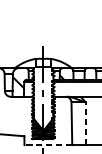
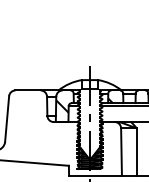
line: (85, 123) -> (136, 151), dashed -> solid
line: (48, 145) -> (95, 175), dashed -> solid

